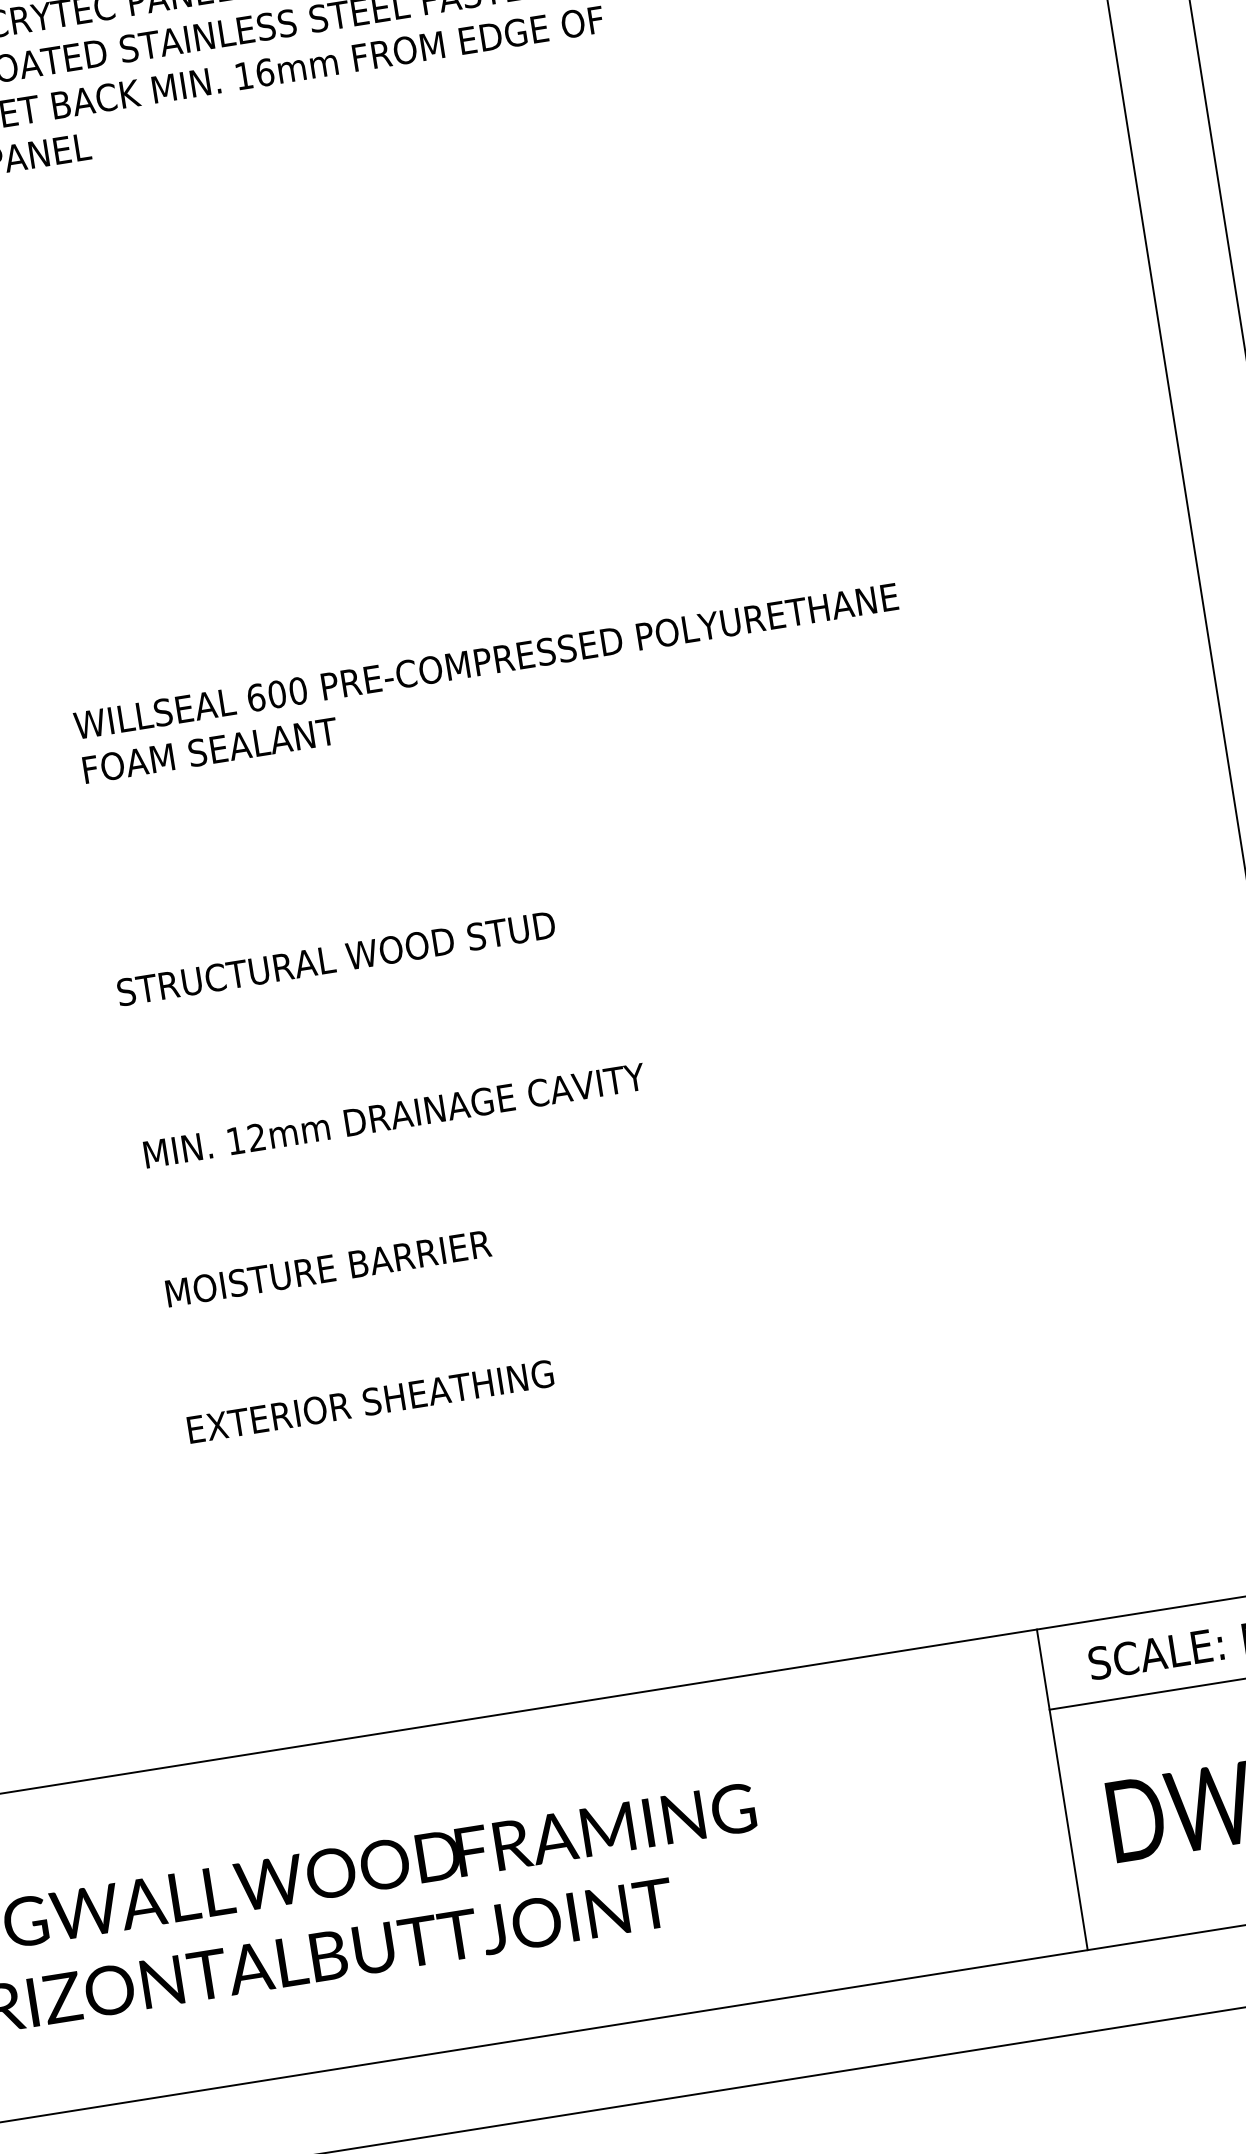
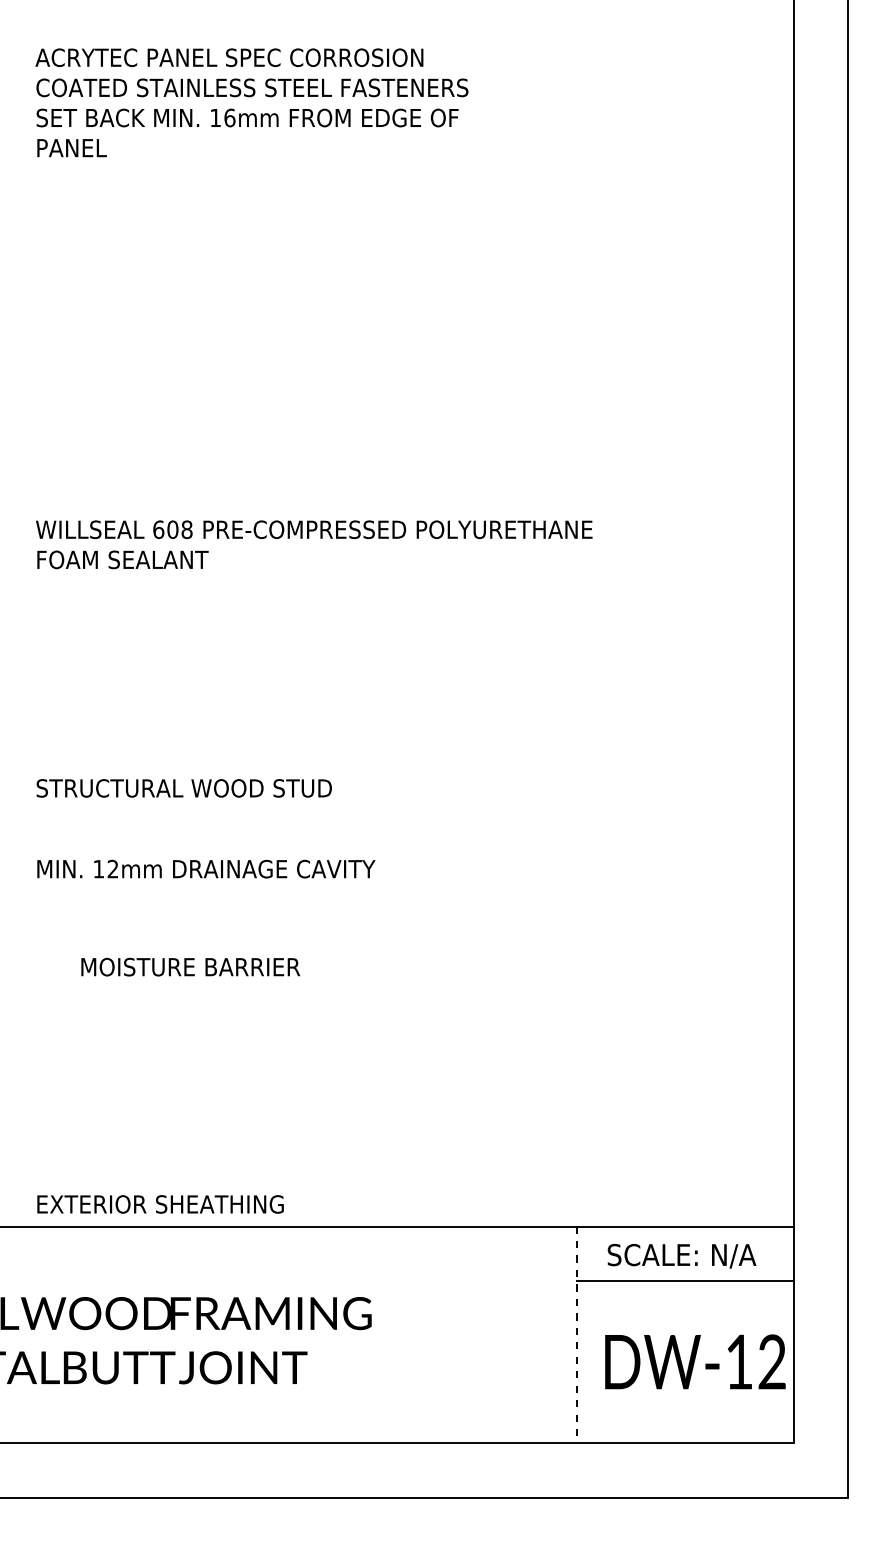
text: (297, 690) -> (186, 529), 600 -> 608
text: (335, 959) -> (183, 788), moved
text: (394, 1114) -> (206, 868), moved
text: (328, 1267) -> (190, 966), moved
text: (370, 1401) -> (160, 1204), moved
line: (1062, 1790) -> (576, 1335), solid -> dashed

